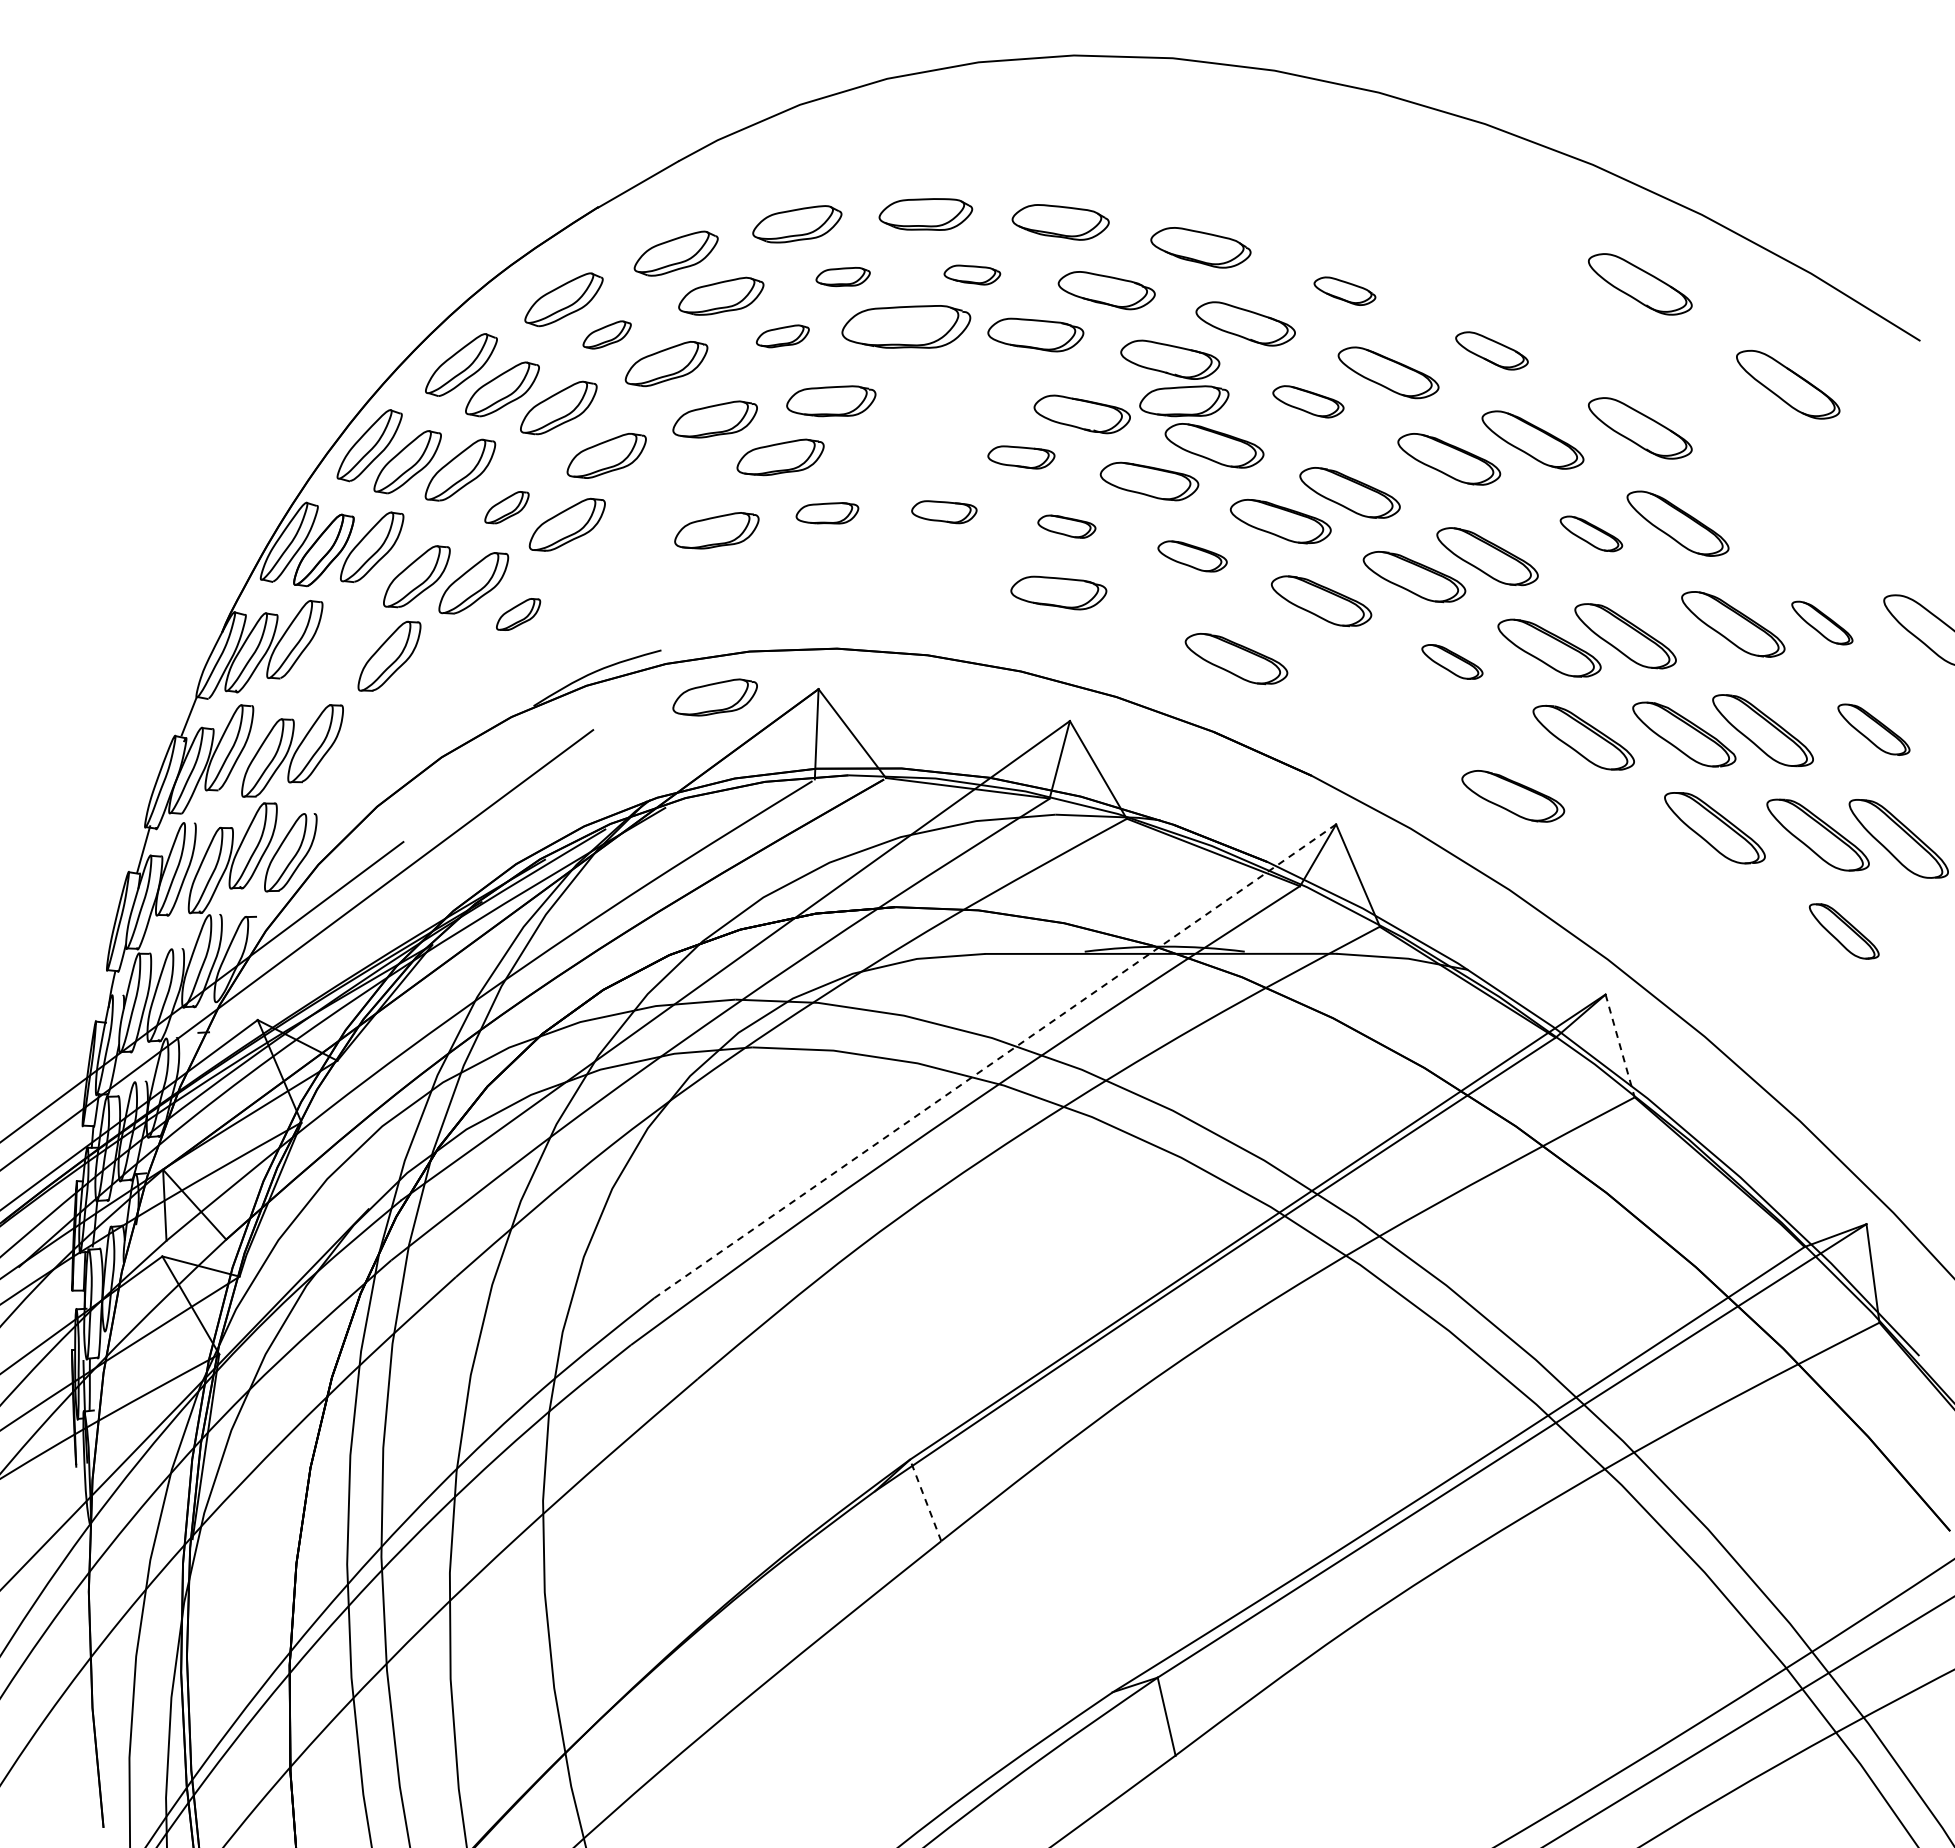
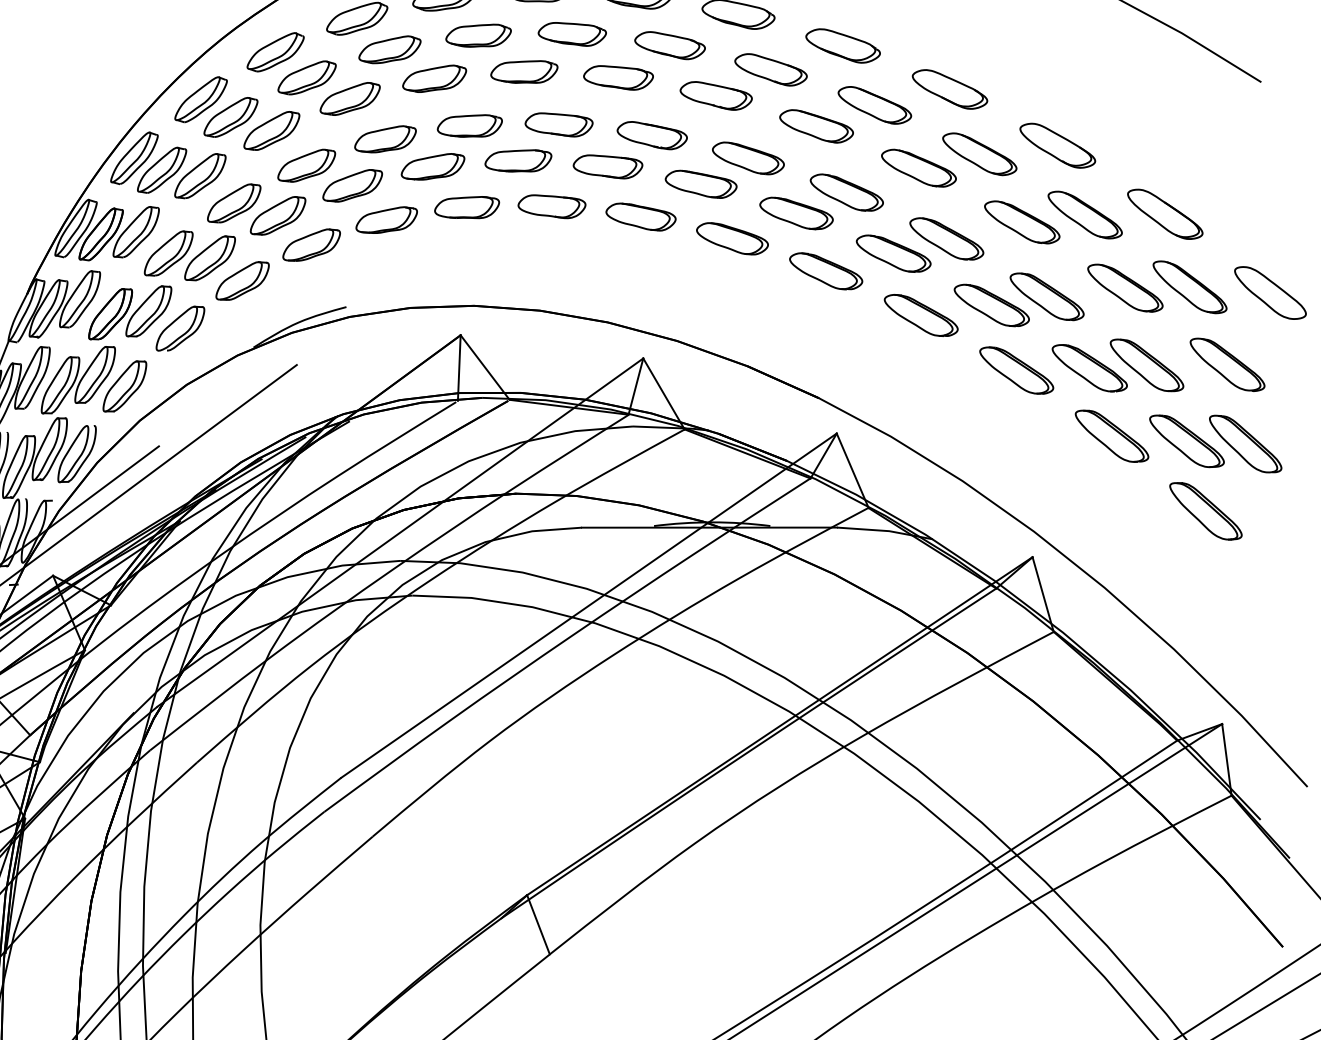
part: (972, 274) -> (572, 33), size x1.67
part: (842, 276) -> (478, 35), size x1.67
part: (1640, 284) -> (1057, 41), removed
part: (1344, 291) -> (842, 46), size x1.67
part: (905, 326) -> (523, 71), size x0.71
part: (606, 334) -> (306, 77), size x1.67
part: (782, 336) -> (434, 78), size x1.67
part: (1491, 350) -> (949, 89), size x1.43
part: (1788, 384) -> (1165, 214), moved
part: (954, 399) -> (559, 124), added
part: (1184, 401) -> (726, 126), removed
part: (1308, 401) -> (816, 126), size x1.43
part: (897, 448) -> (518, 160), added
part: (1021, 457) -> (608, 166), size x1.43
part: (669, 483) -> (352, 185), added
part: (506, 507) -> (233, 203), size x1.67
part: (944, 511) -> (552, 206), size x1.43
part: (827, 512) -> (467, 206), size x1.43
part: (1066, 526) -> (640, 217), size x1.67
part: (1591, 533) -> (1022, 222), size x1.67
part: (1192, 556) -> (732, 238), size x1.43
part: (613, 564) -> (311, 244), added
part: (1058, 592) -> (635, 265), removed
part: (518, 614) -> (242, 281), size x1.67
part: (1822, 622) -> (1190, 286), size x1.67
part: (336, 659) -> (110, 313), added
part: (1236, 659) -> (764, 313), removed
part: (1452, 661) -> (921, 315), size x1.67
part: (432, 680) -> (180, 328), added
part: (714, 697) -> (385, 341), removed
part: (1873, 729) -> (1227, 364), size x1.43
part: (356, 759) -> (124, 386), added
part: (1513, 796) -> (965, 413), removed
part: (1844, 931) -> (1206, 511), size x1.43
line: (1620, 1046) -> (1043, 594), dashed -> solid
line: (995, 1060) -> (589, 605), dashed -> solid
line: (925, 1500) -> (538, 924), dashed -> solid

